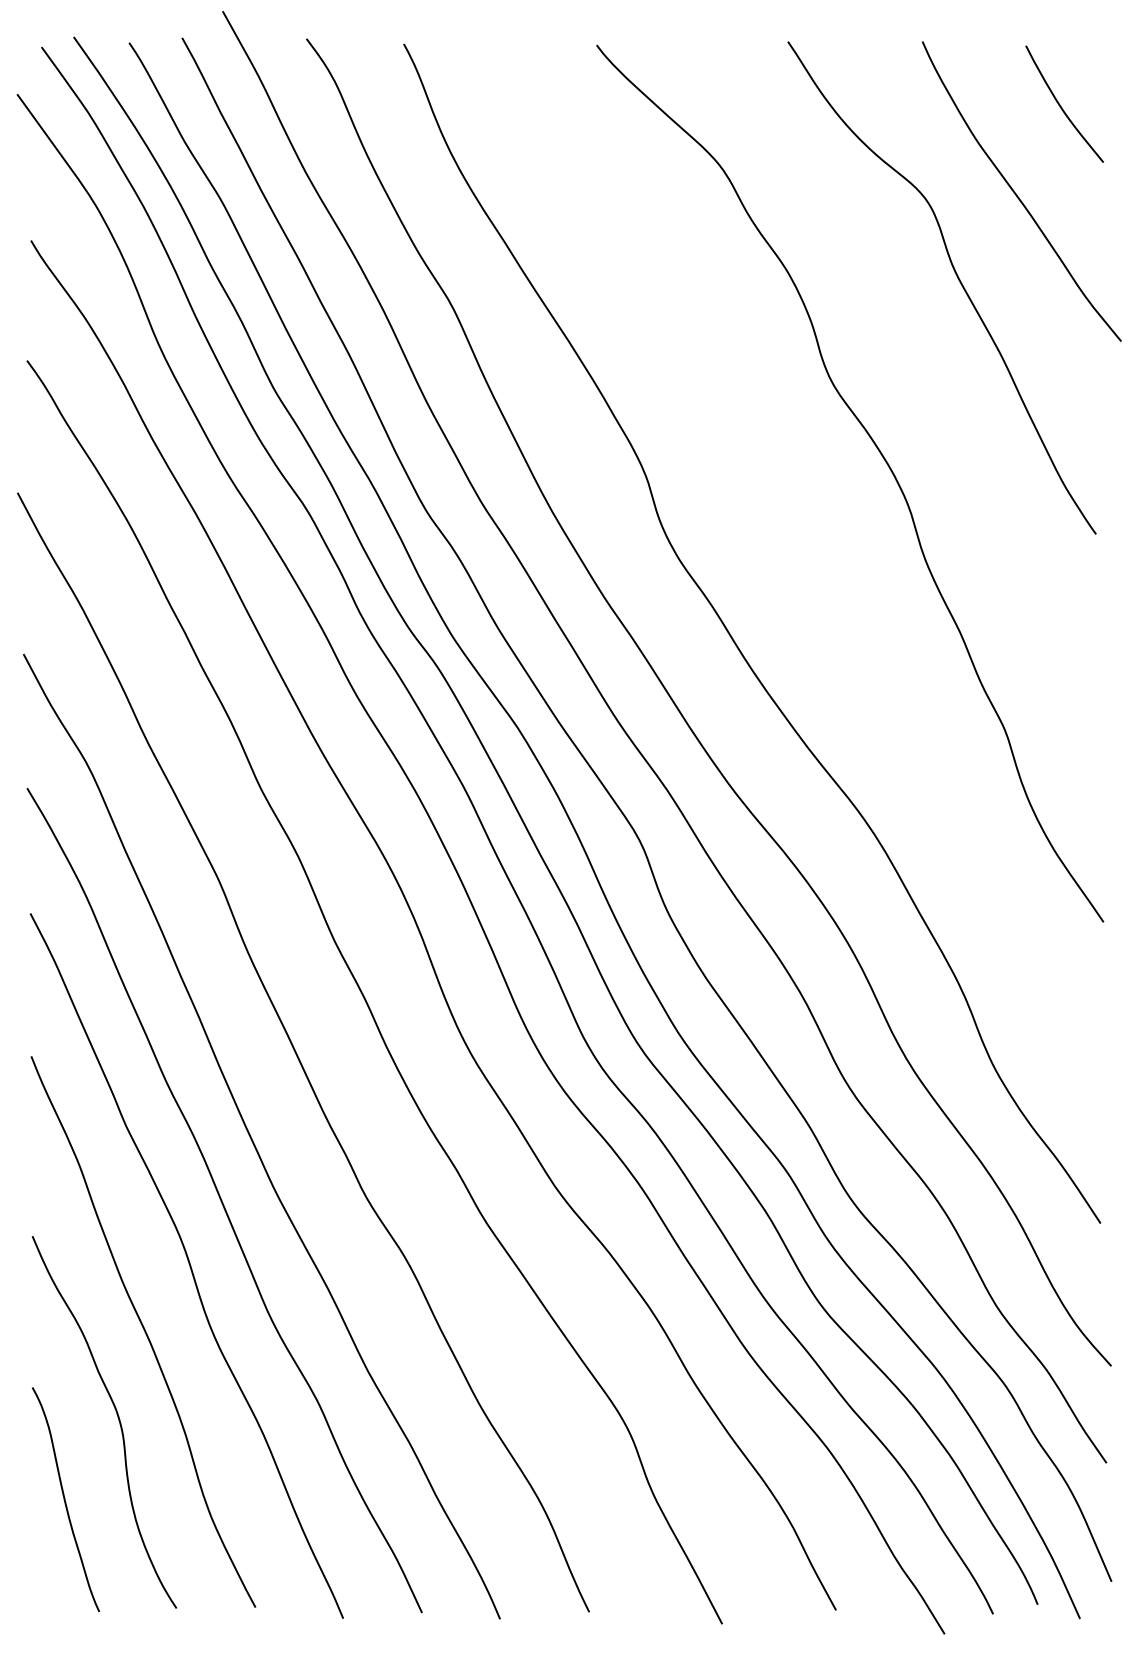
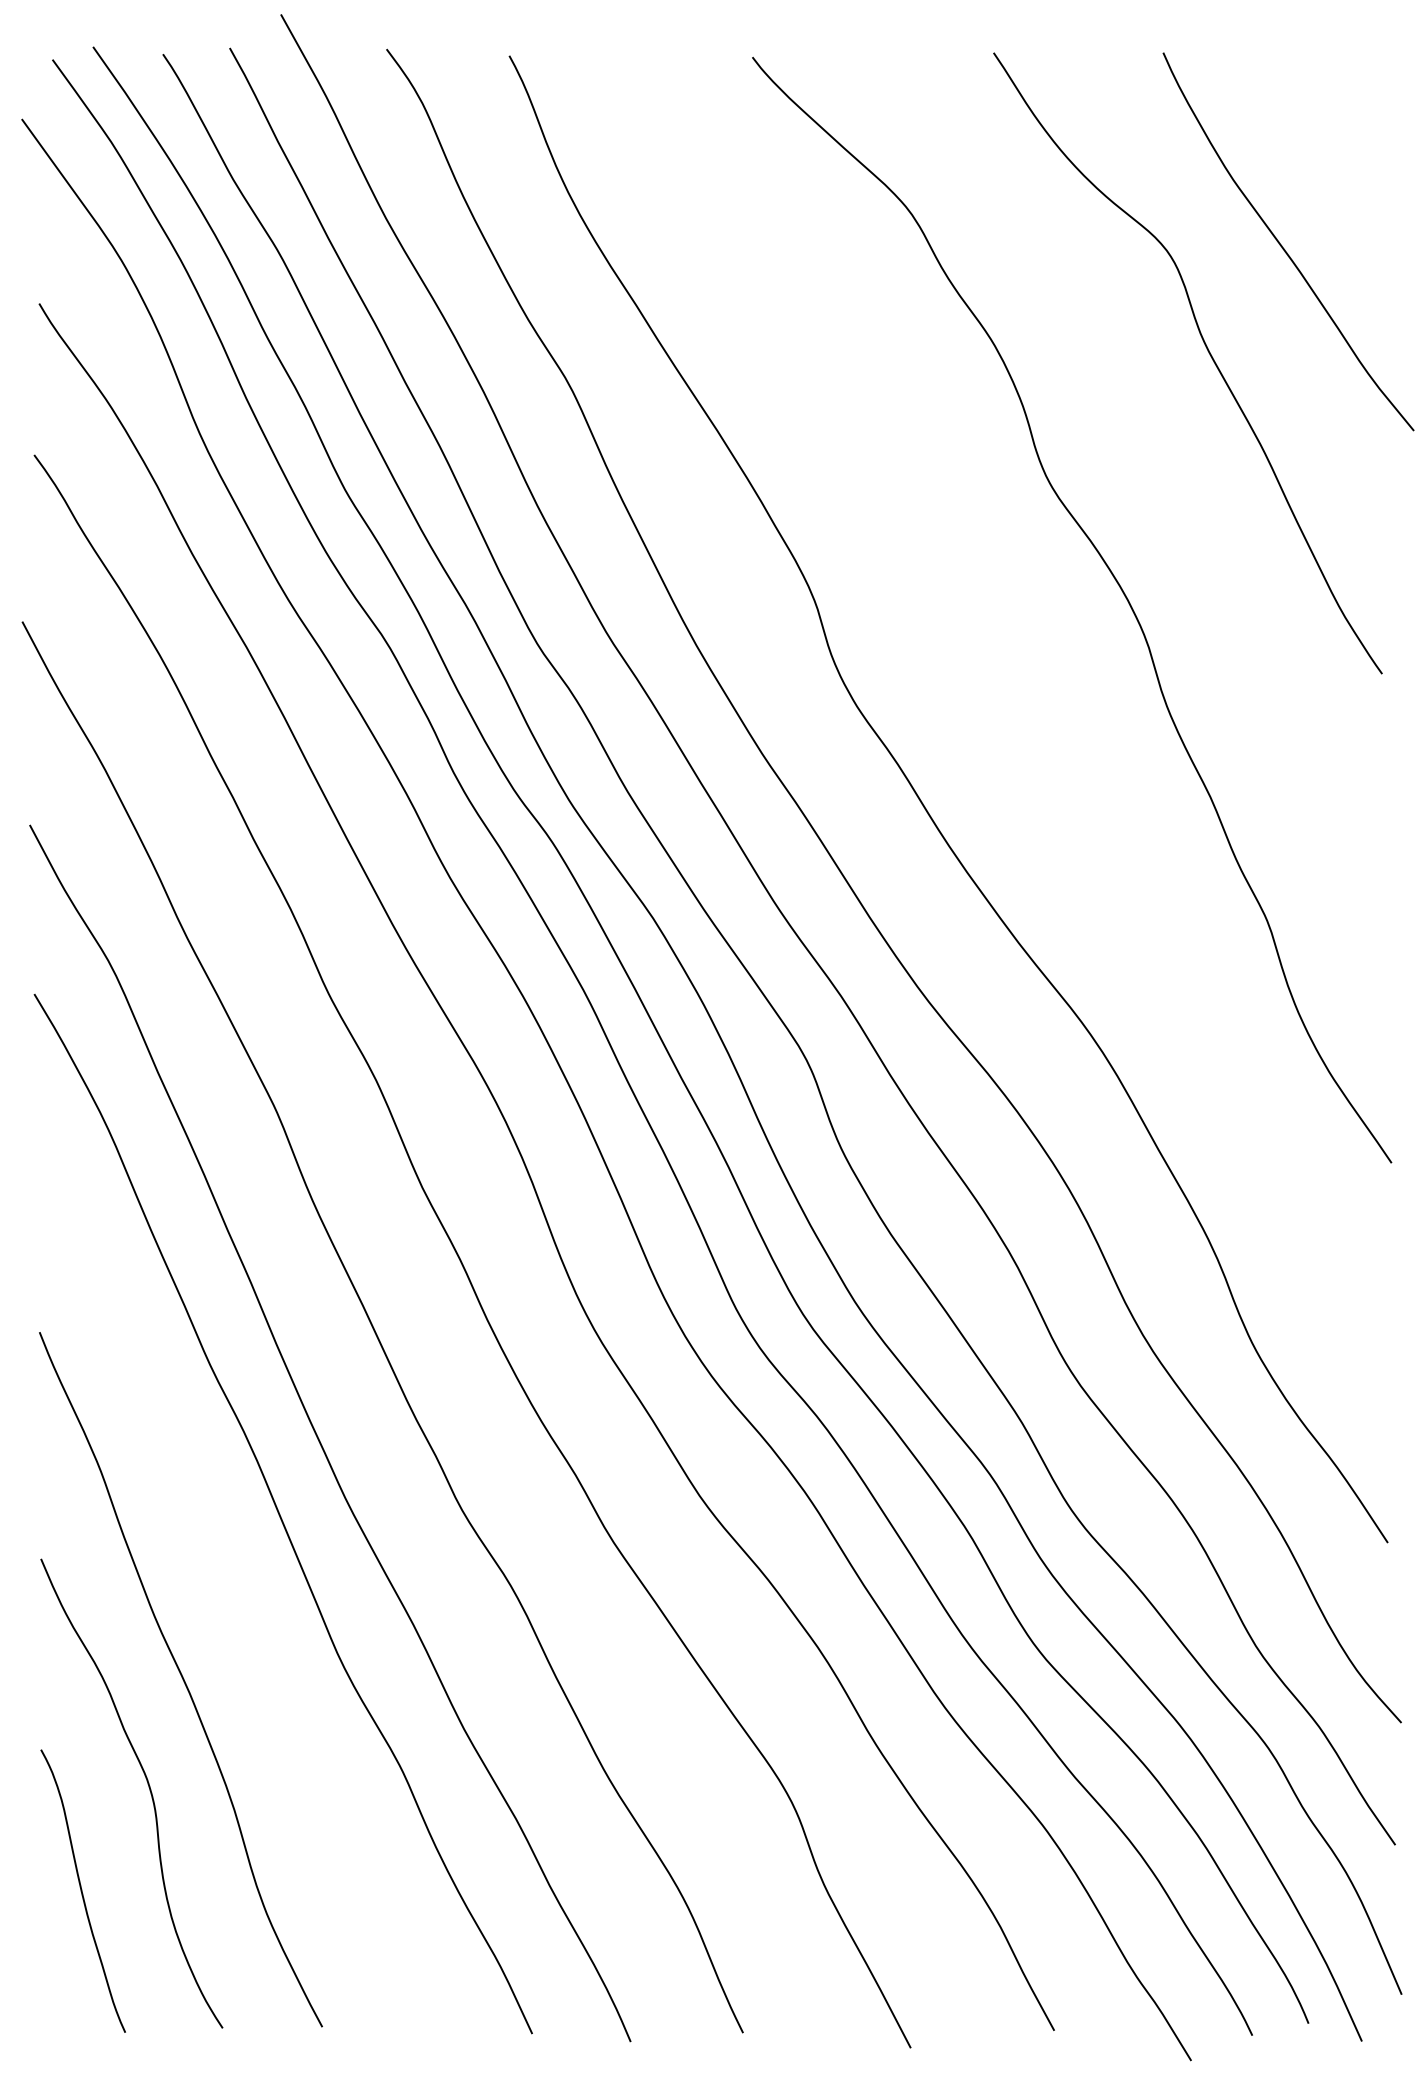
curve: (1061, 106) -> (1338, 134), removed
curve: (189, 1265) -> (238, 1595), removed

